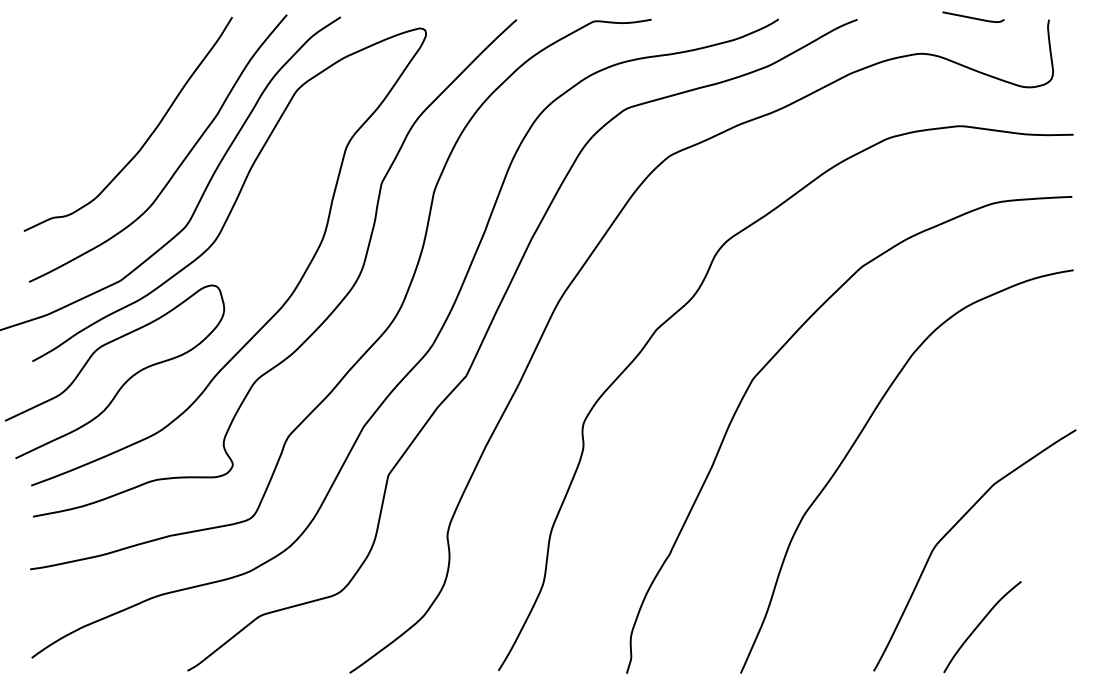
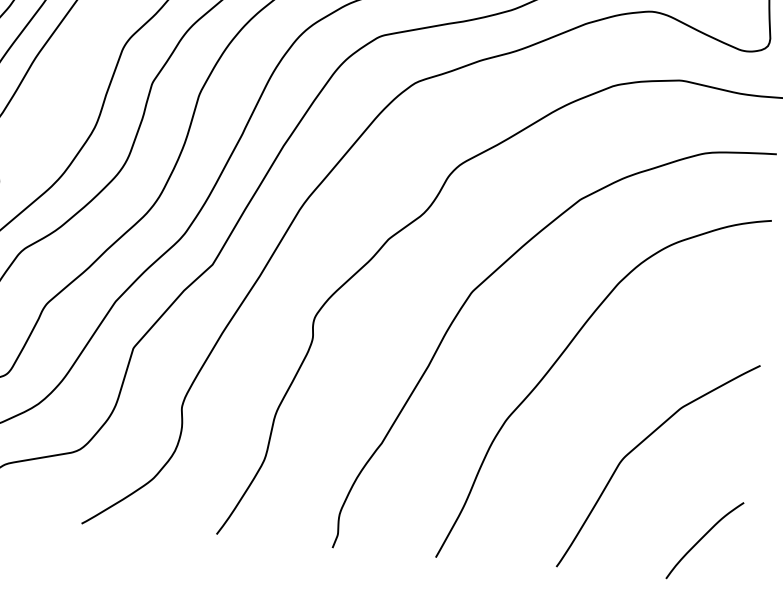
curve: (980, 624) -> (703, 538), moved

